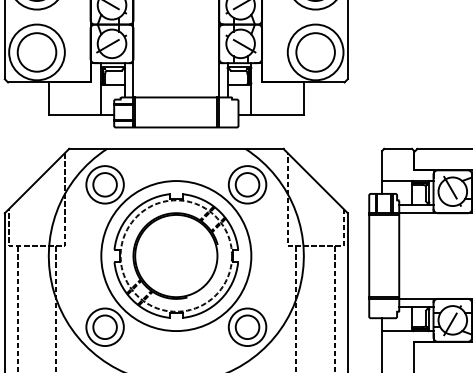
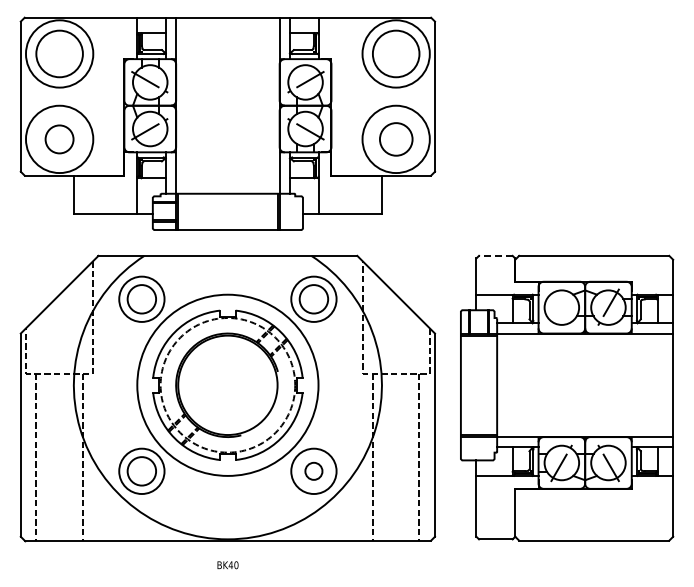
circle: (36, 52) -> (59, 139), size x0.6
circle: (315, 52) -> (396, 139), size x0.7
line: (397, 148) -> (495, 255), solid -> dashed
line: (452, 190) -> (561, 306), removed
circle: (247, 327) -> (313, 471), size x0.6

